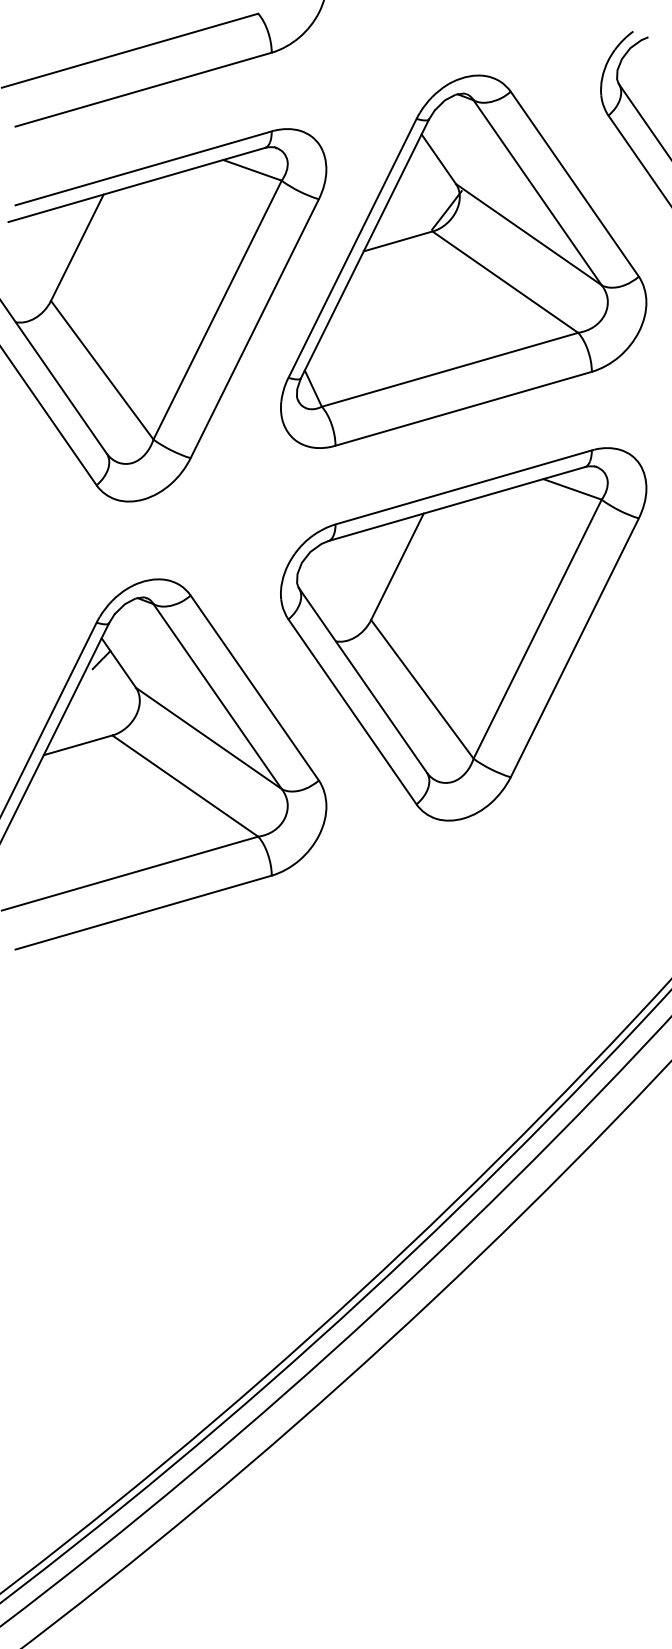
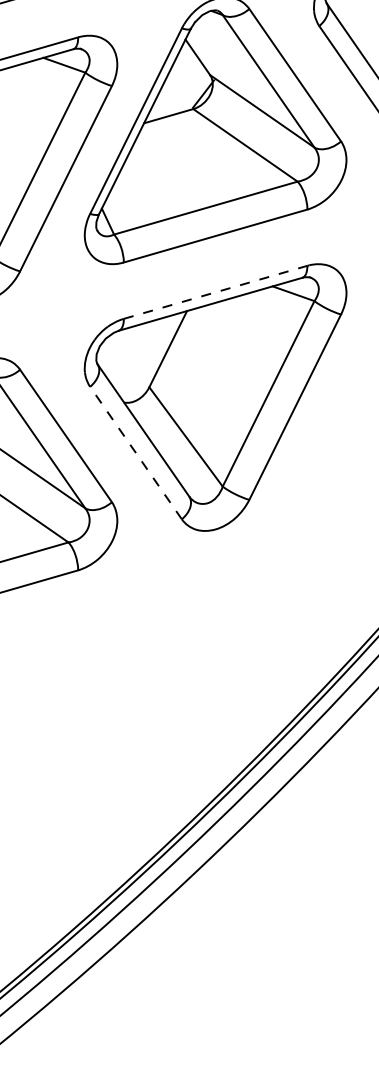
line: (464, 487) -> (216, 292), solid -> dashed
line: (352, 711) -> (136, 452), solid -> dashed

